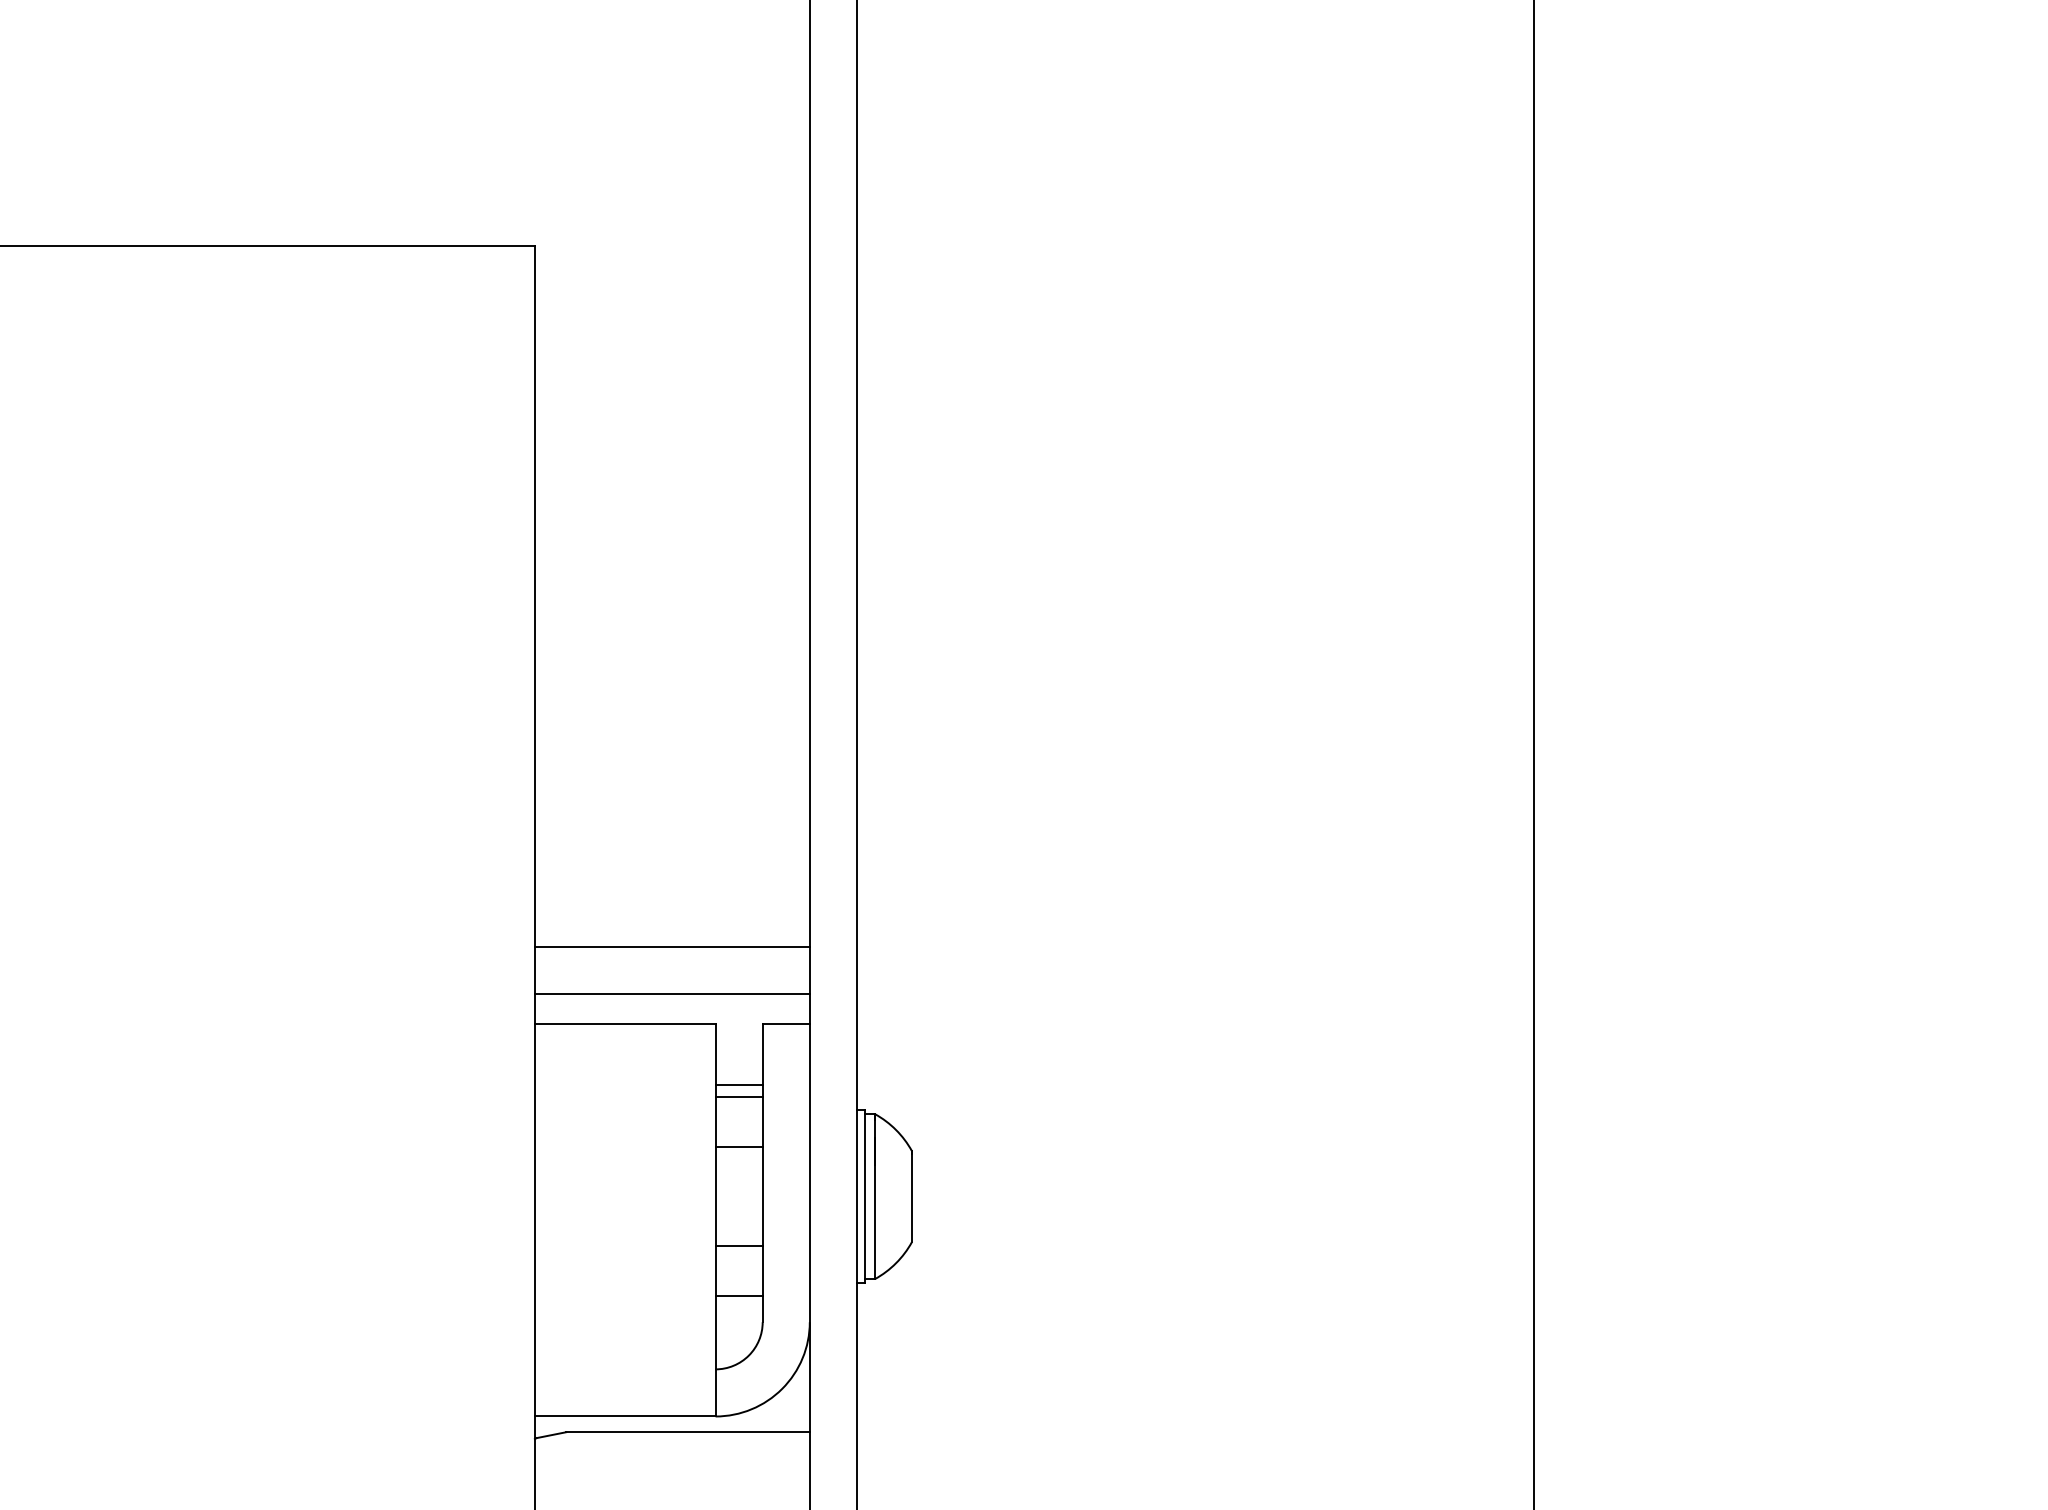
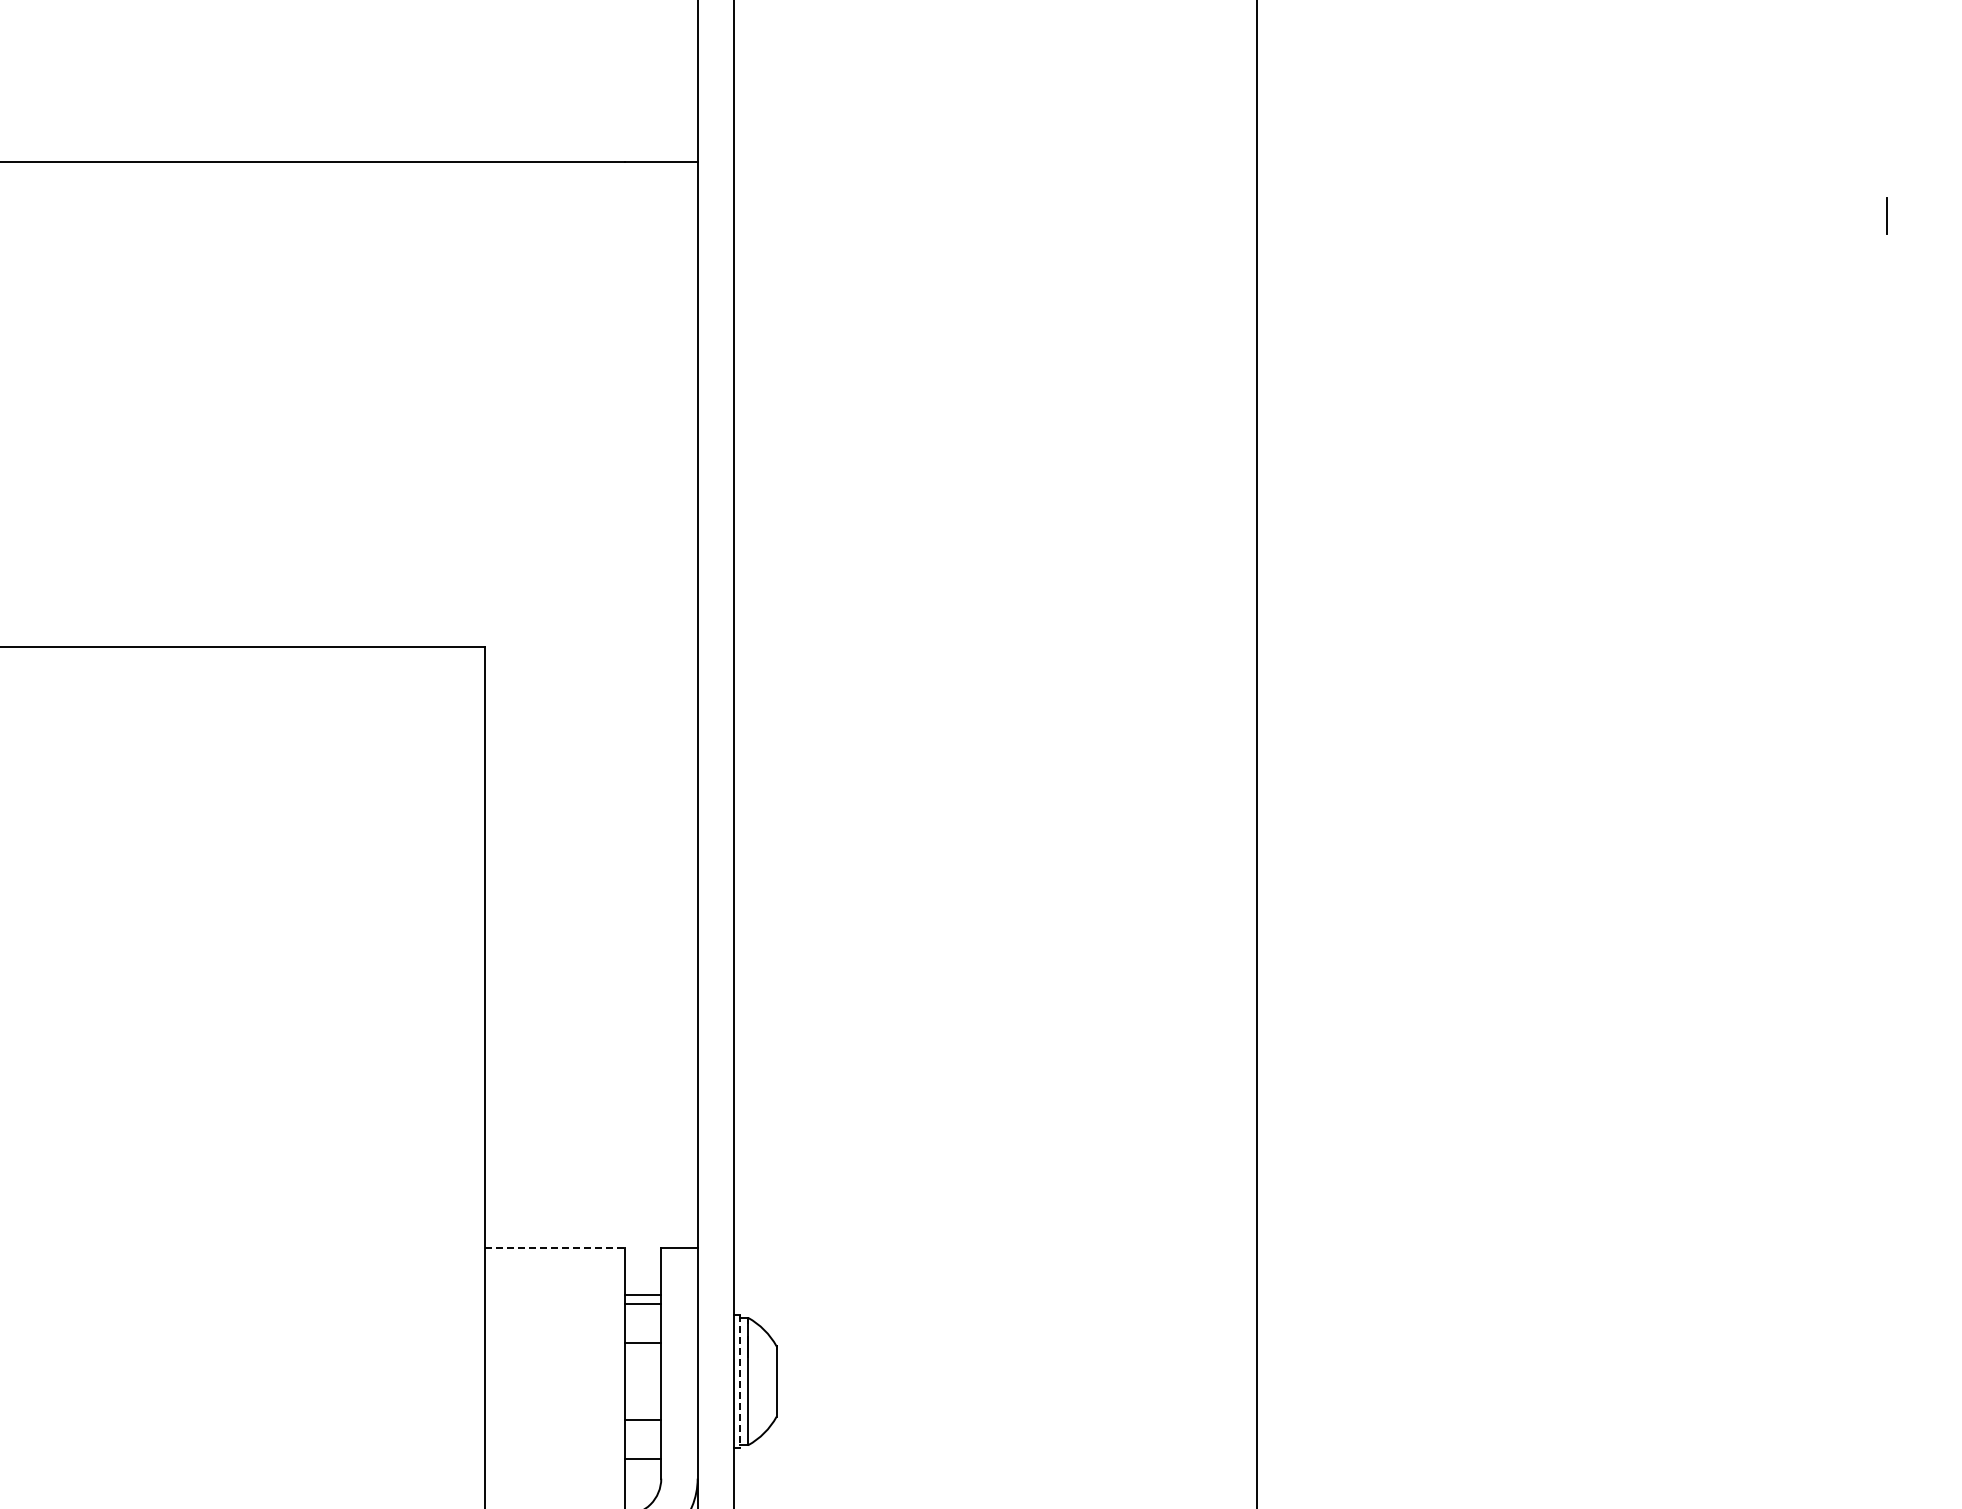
line: (672, 946) -> (591, 1188), removed
line: (672, 993) -> (591, 1224), removed
line: (625, 1024) -> (555, 1248), solid -> dashed
line: (865, 1196) -> (740, 1381), solid -> dashed

